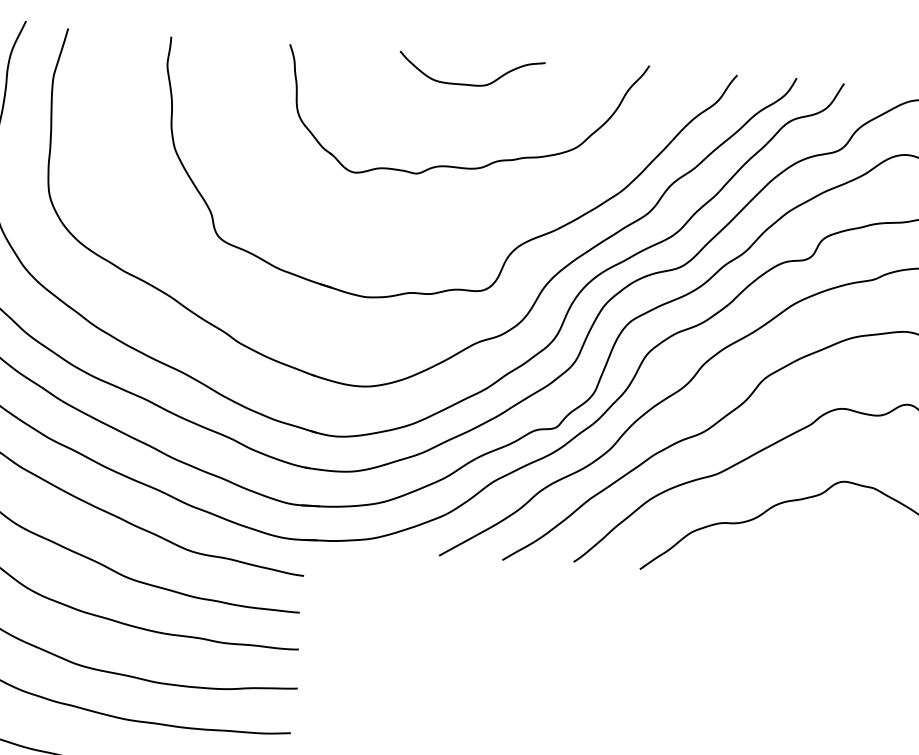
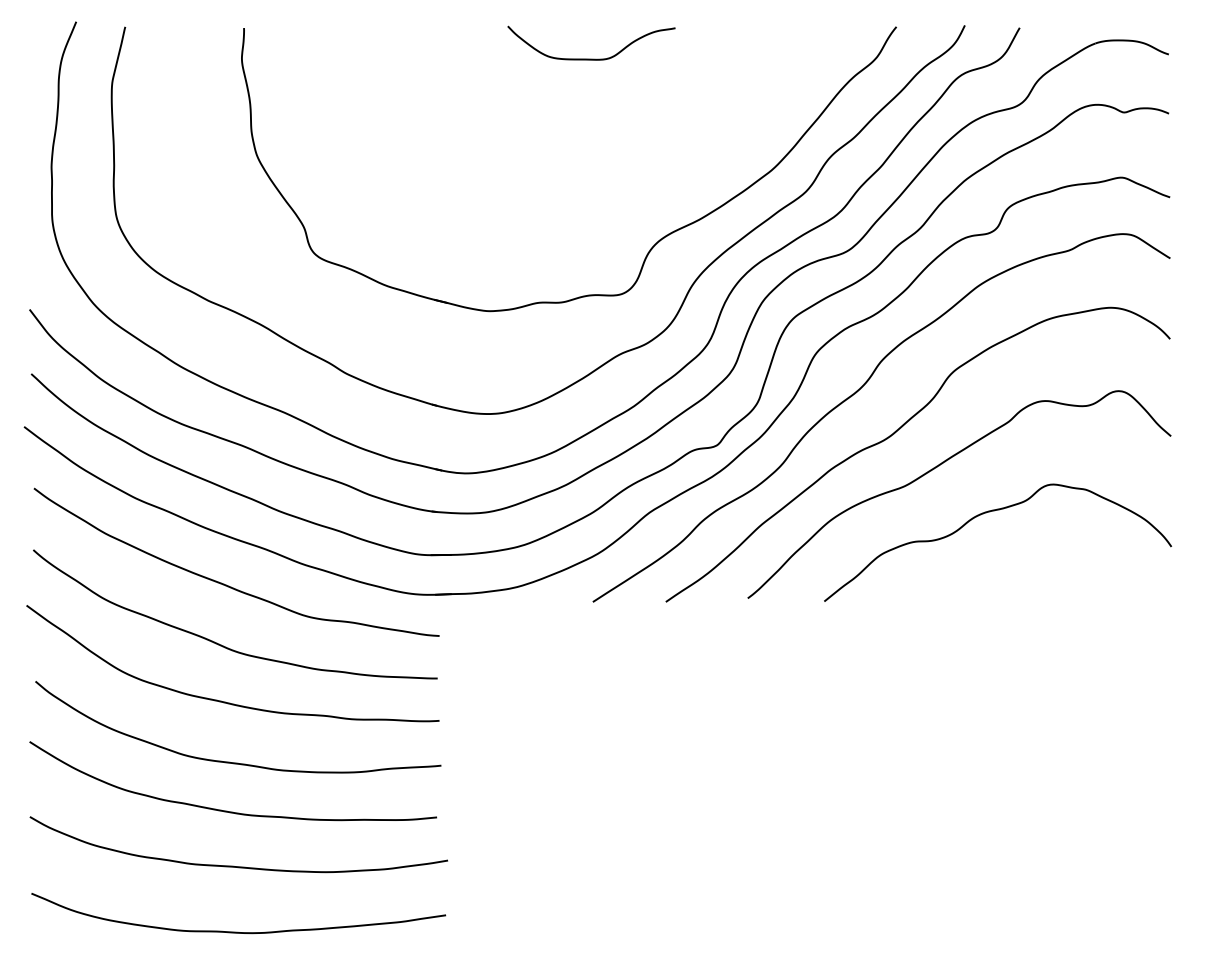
part: (461, 167) -> (587, 154), removed

